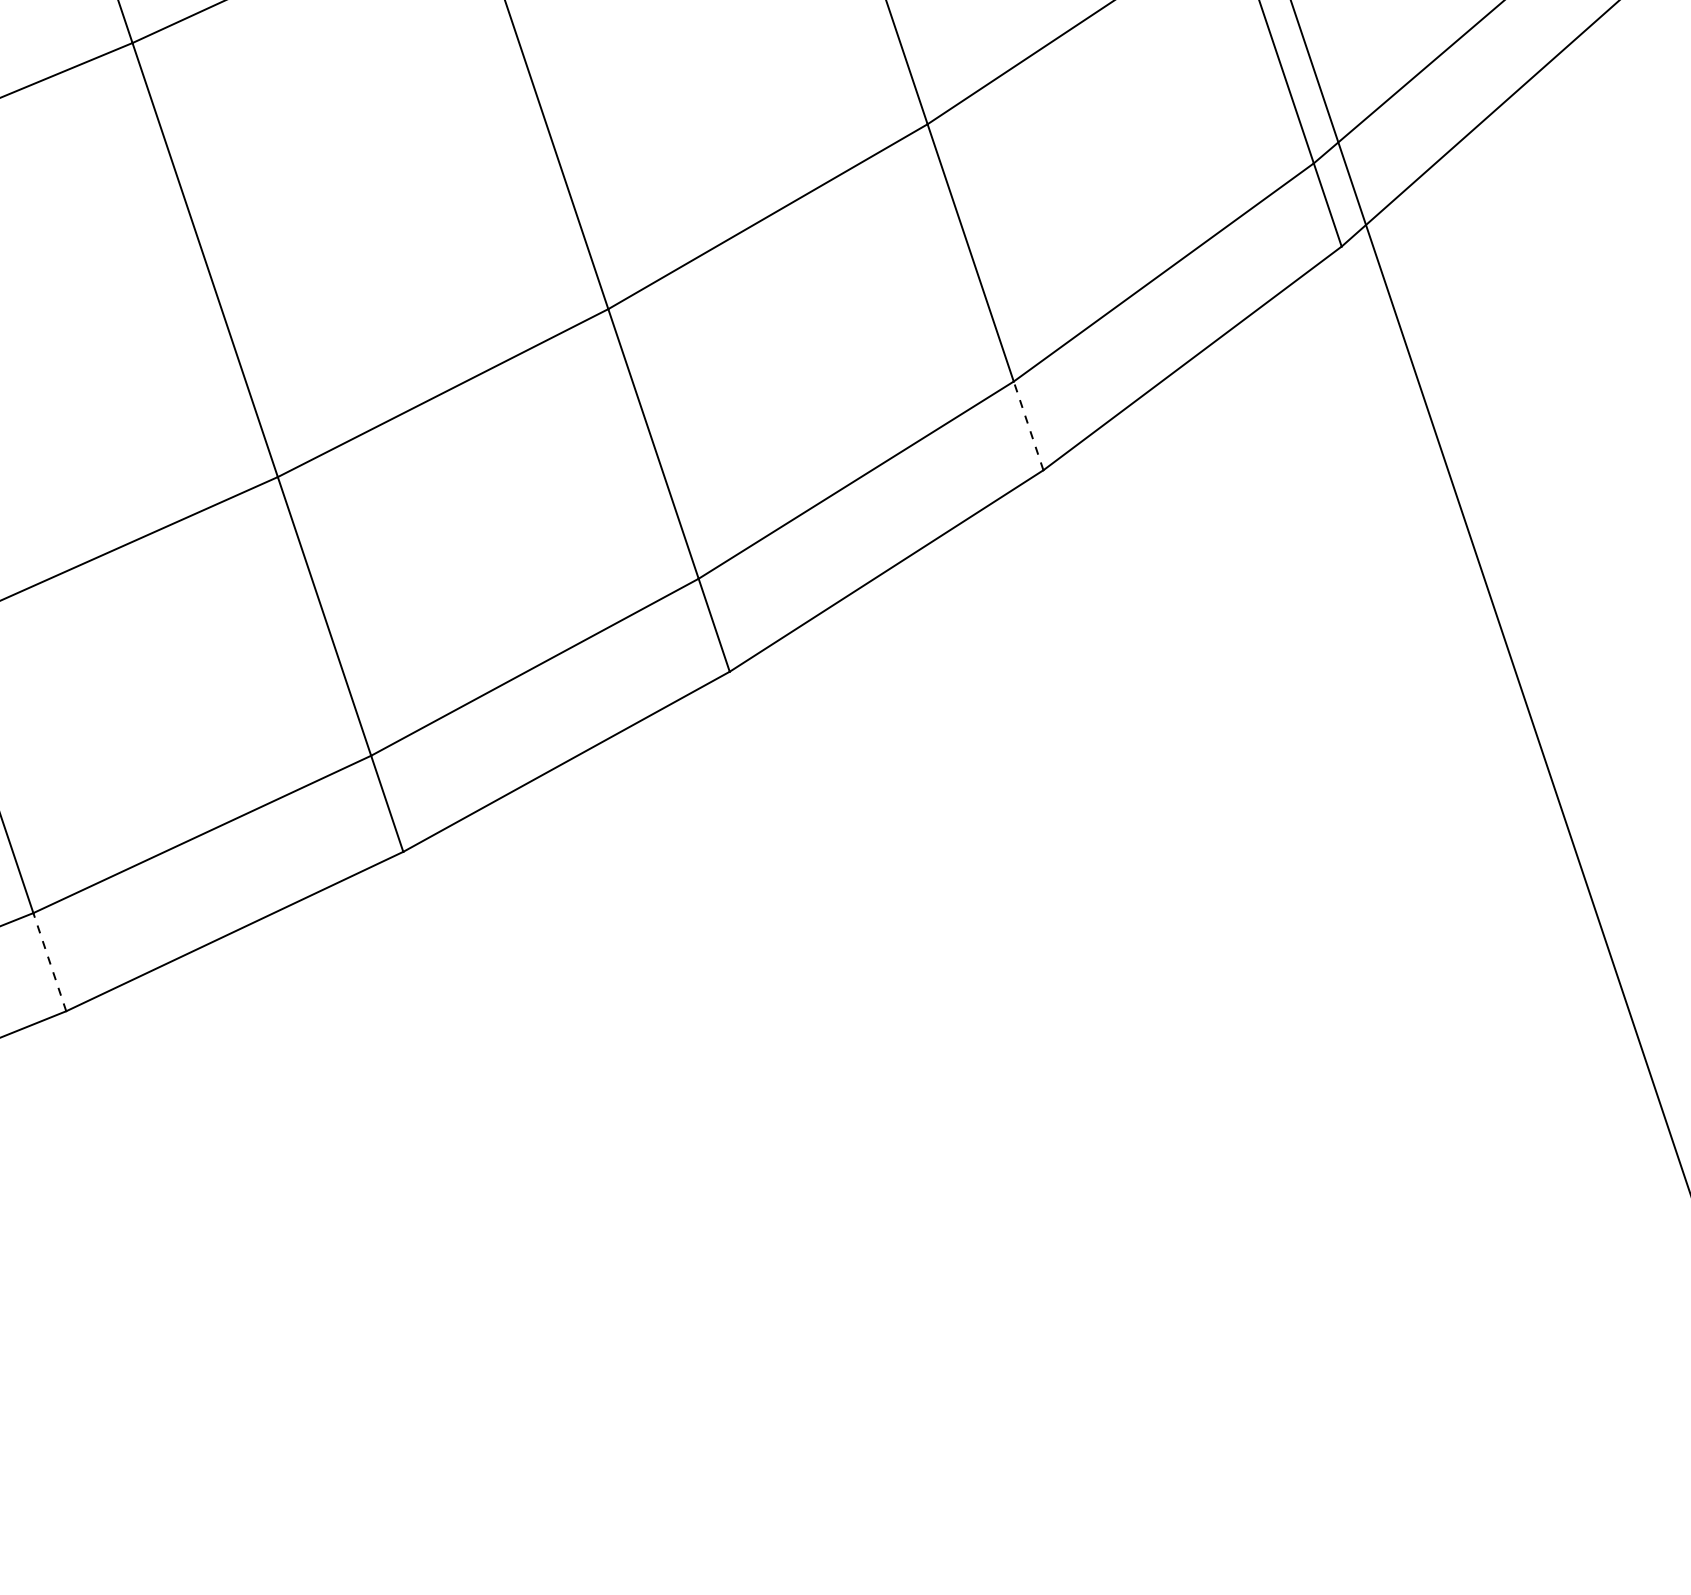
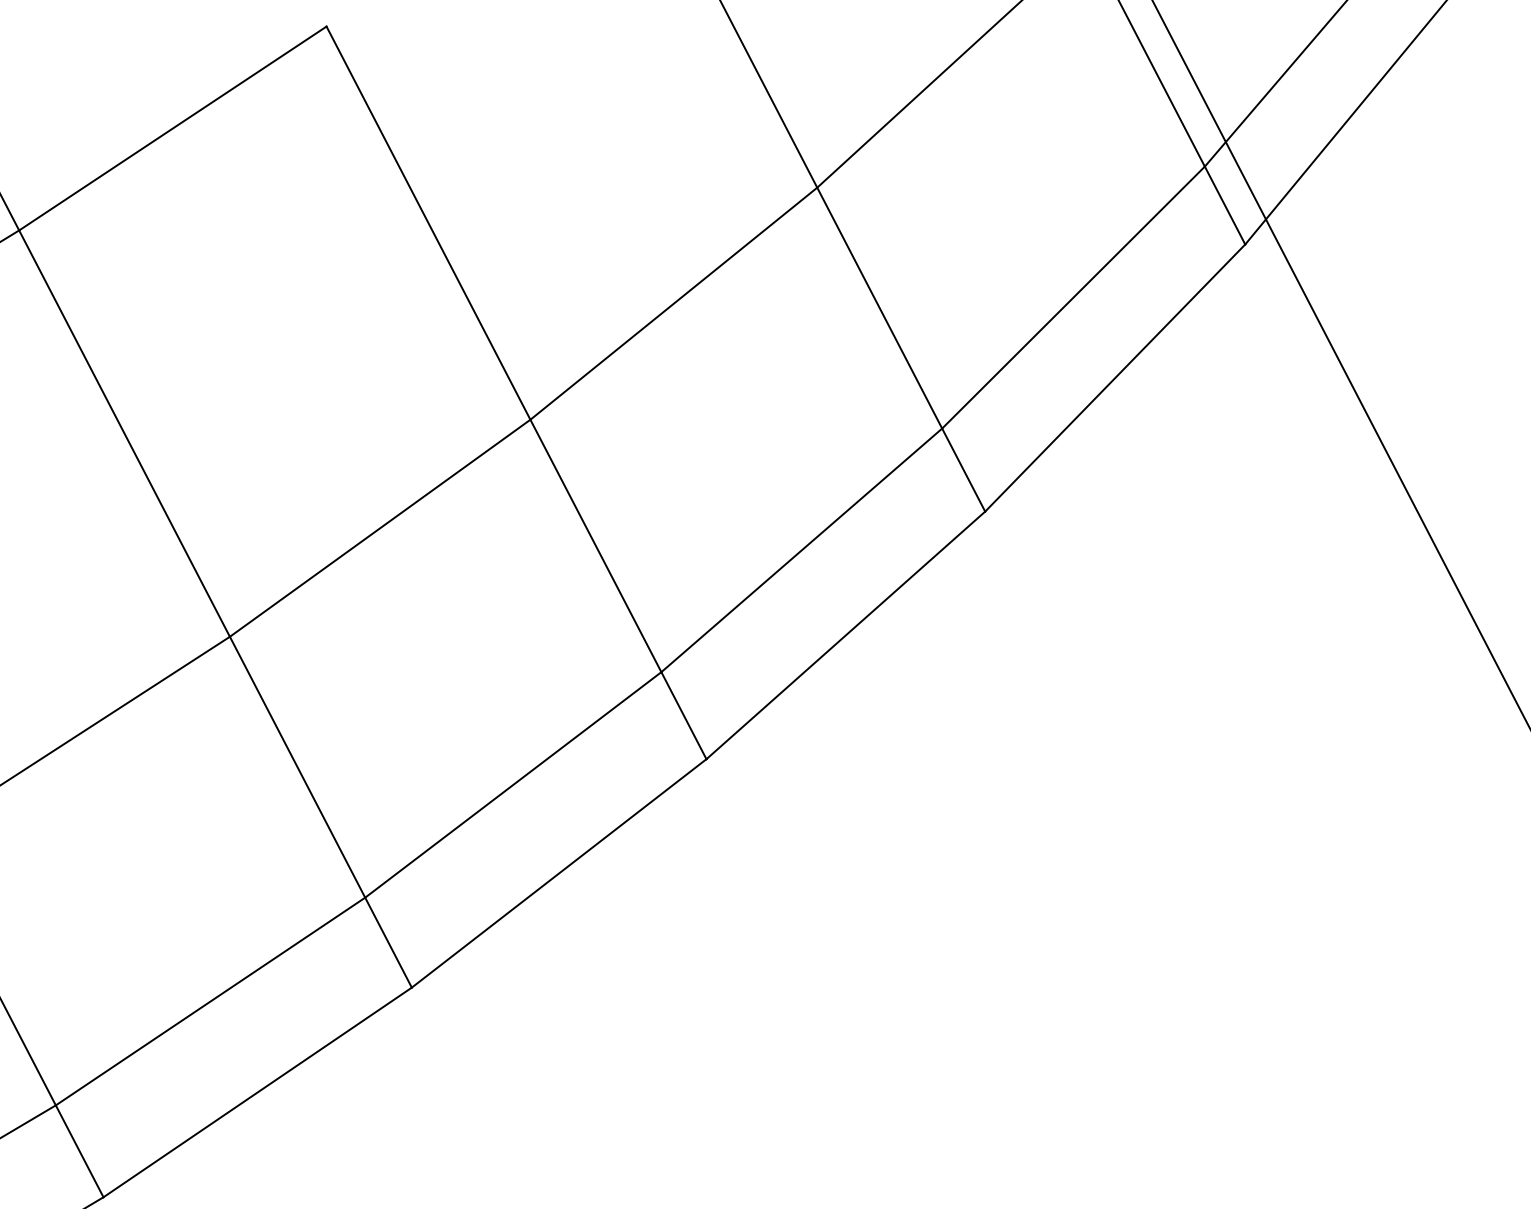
line: (1028, 425) -> (963, 469), dashed -> solid
line: (49, 962) -> (79, 1151), dashed -> solid

